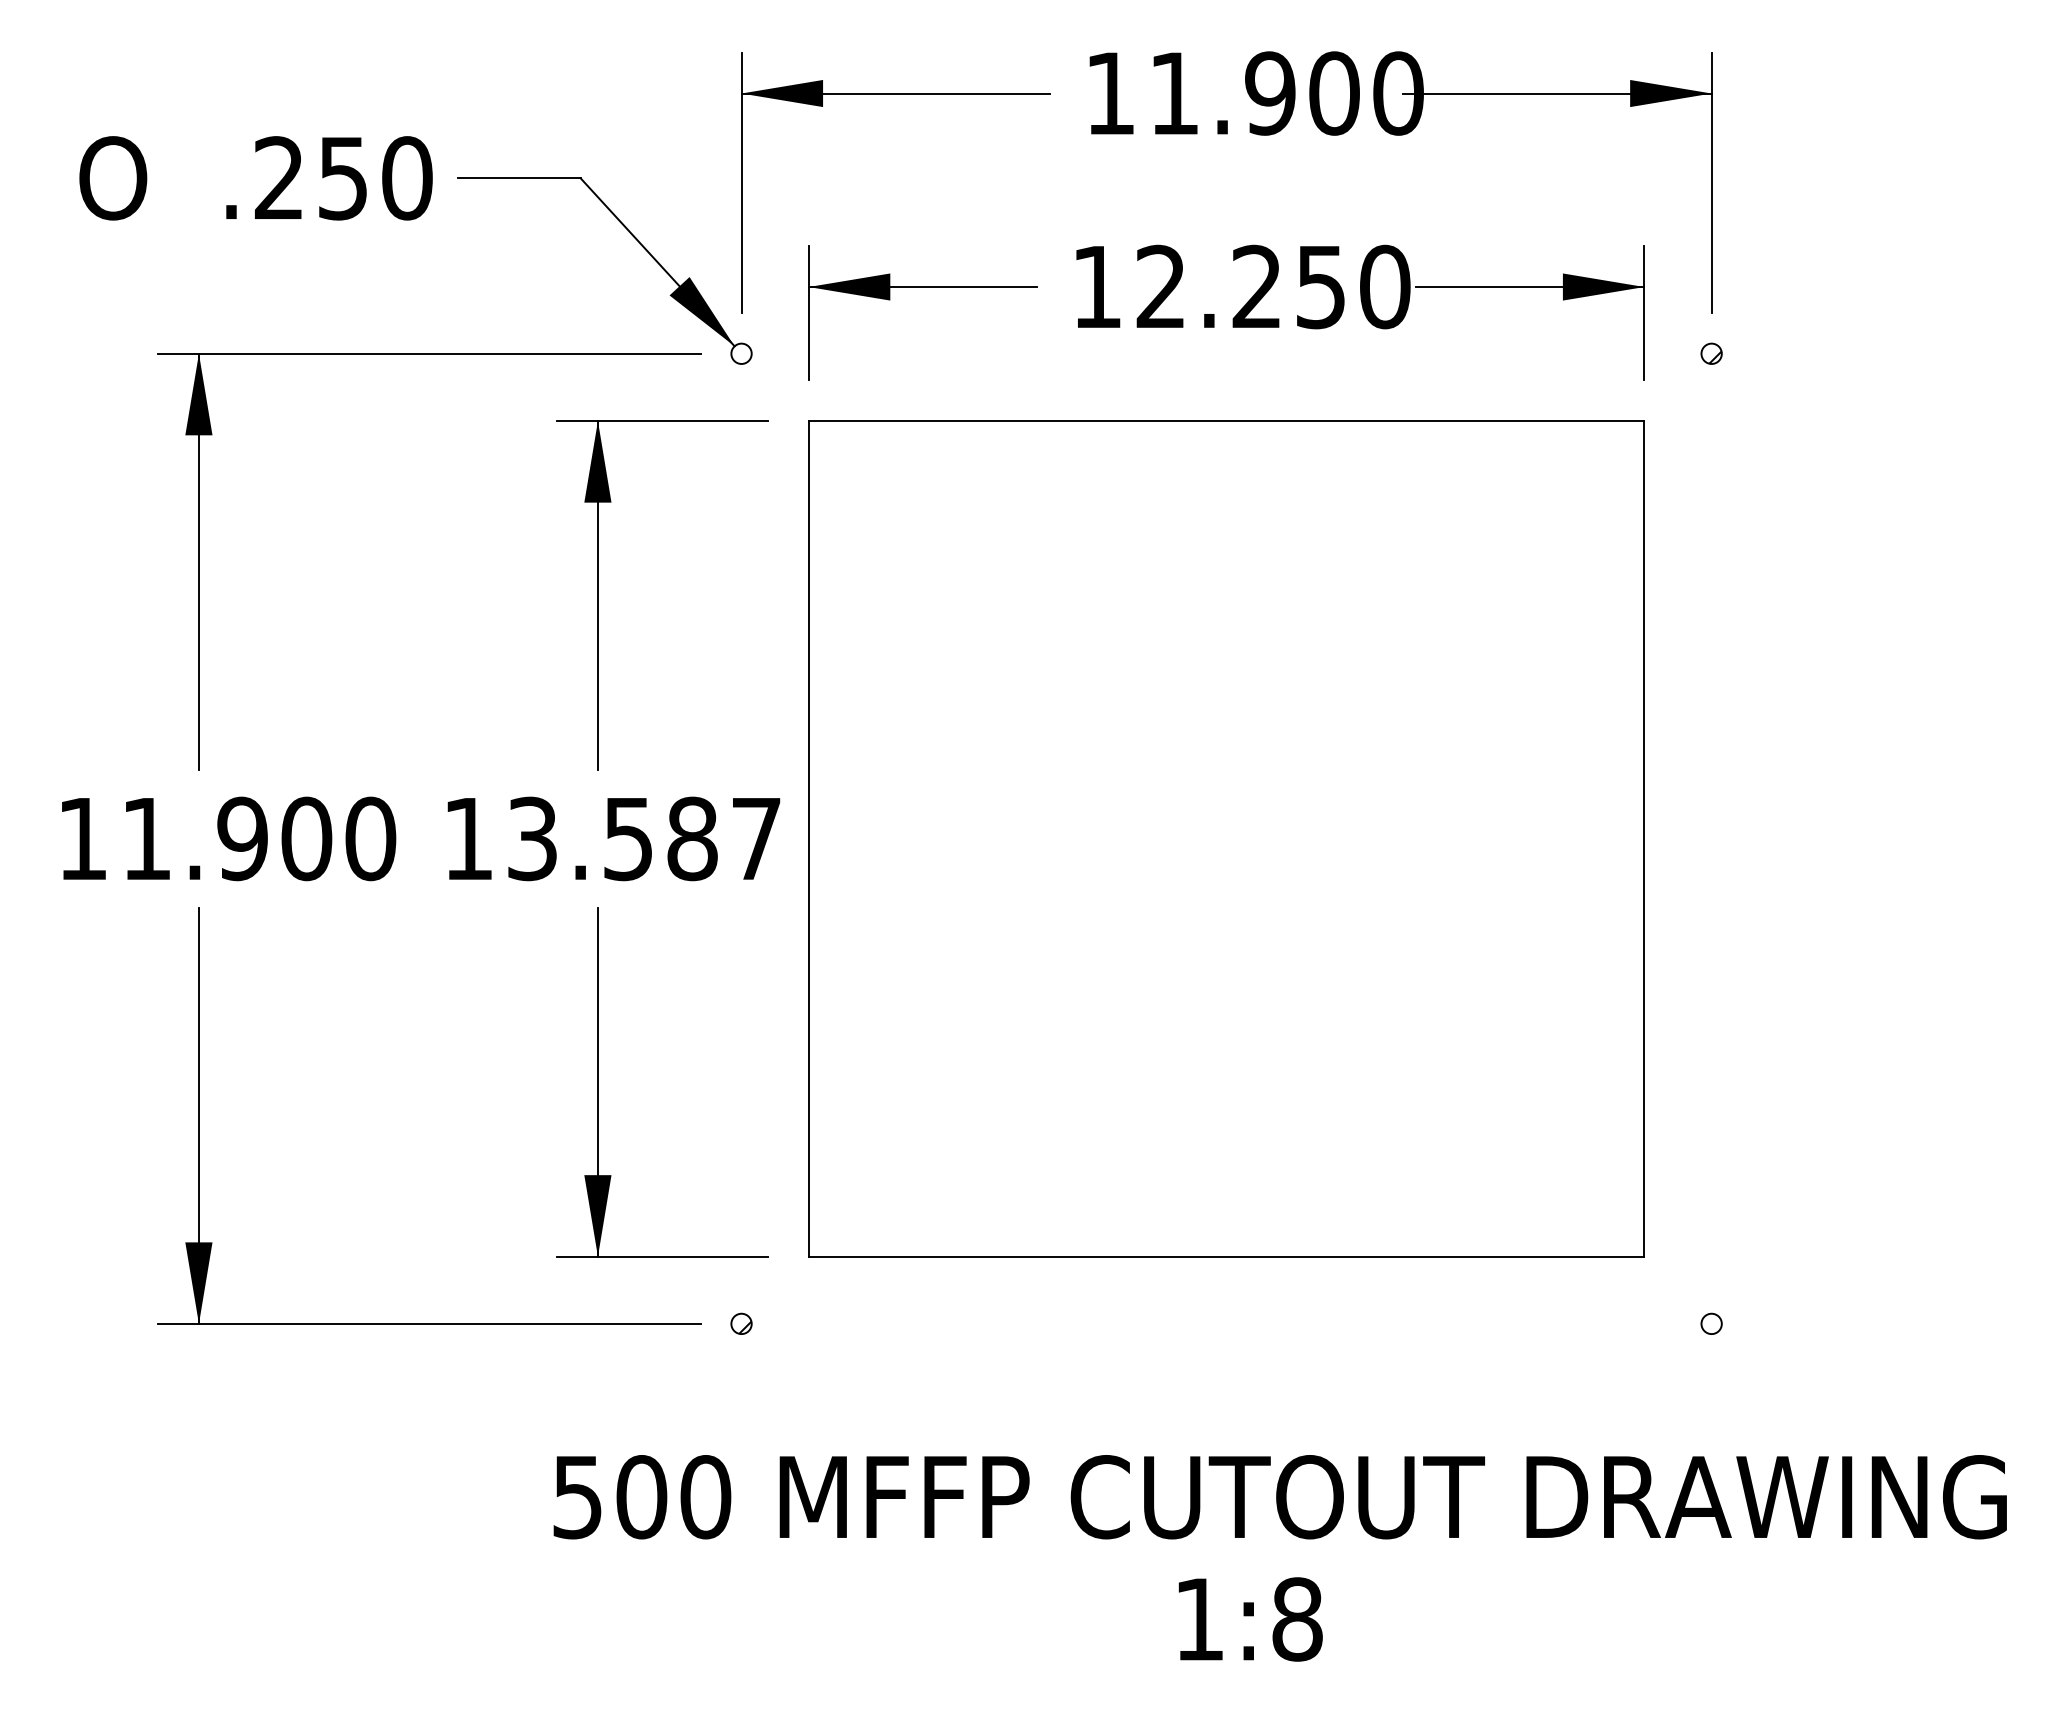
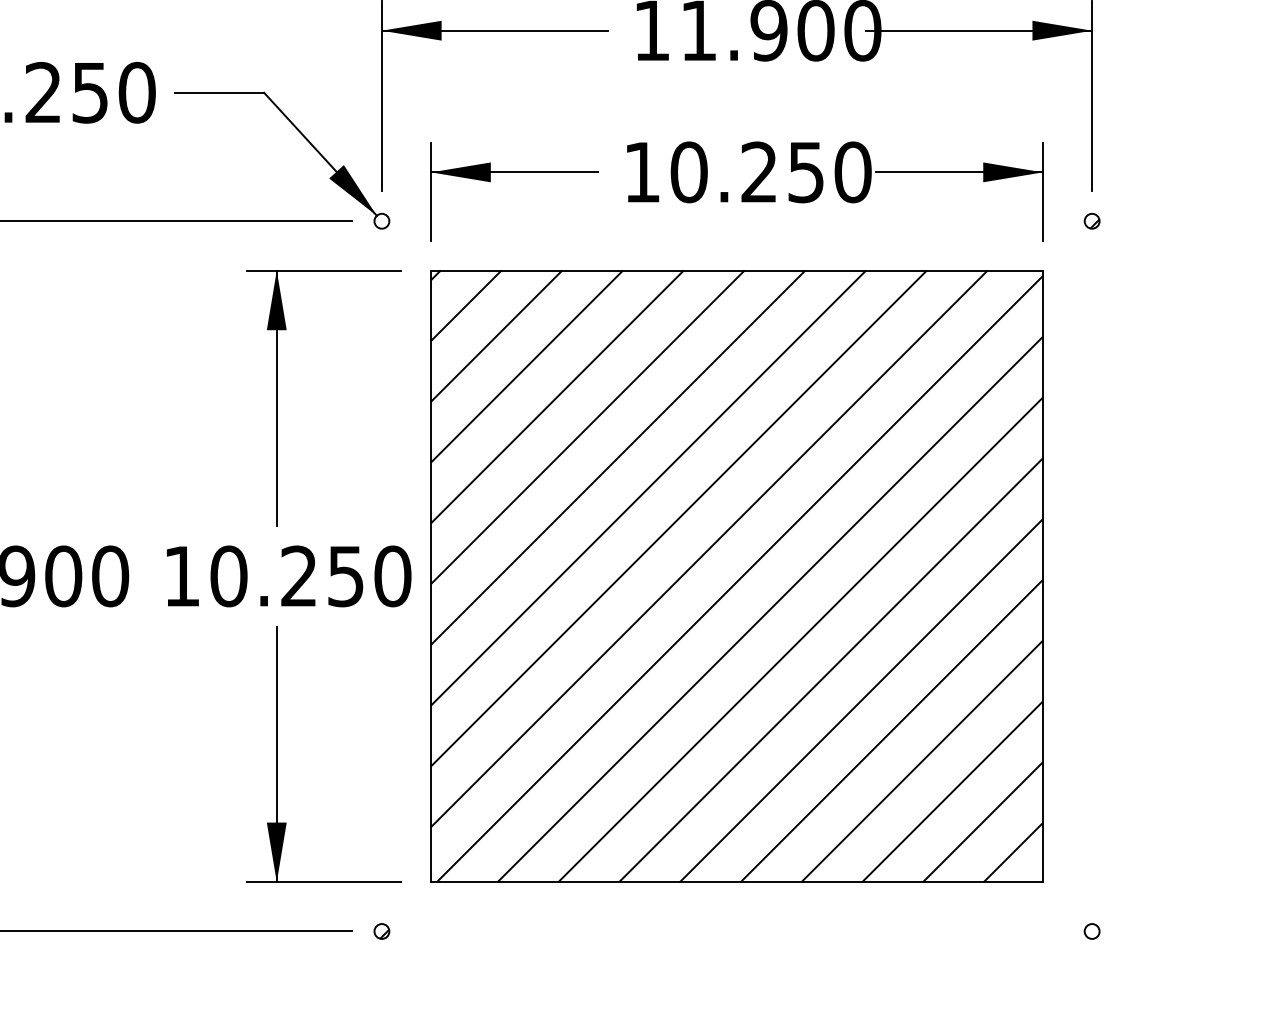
text: (1161, 286) -> (689, 171), 12.250 -> 10.250
text: (644, 838) -> (310, 576), 13.587 -> 10.250
hatch: (1226, 838) -> (736, 576), added

